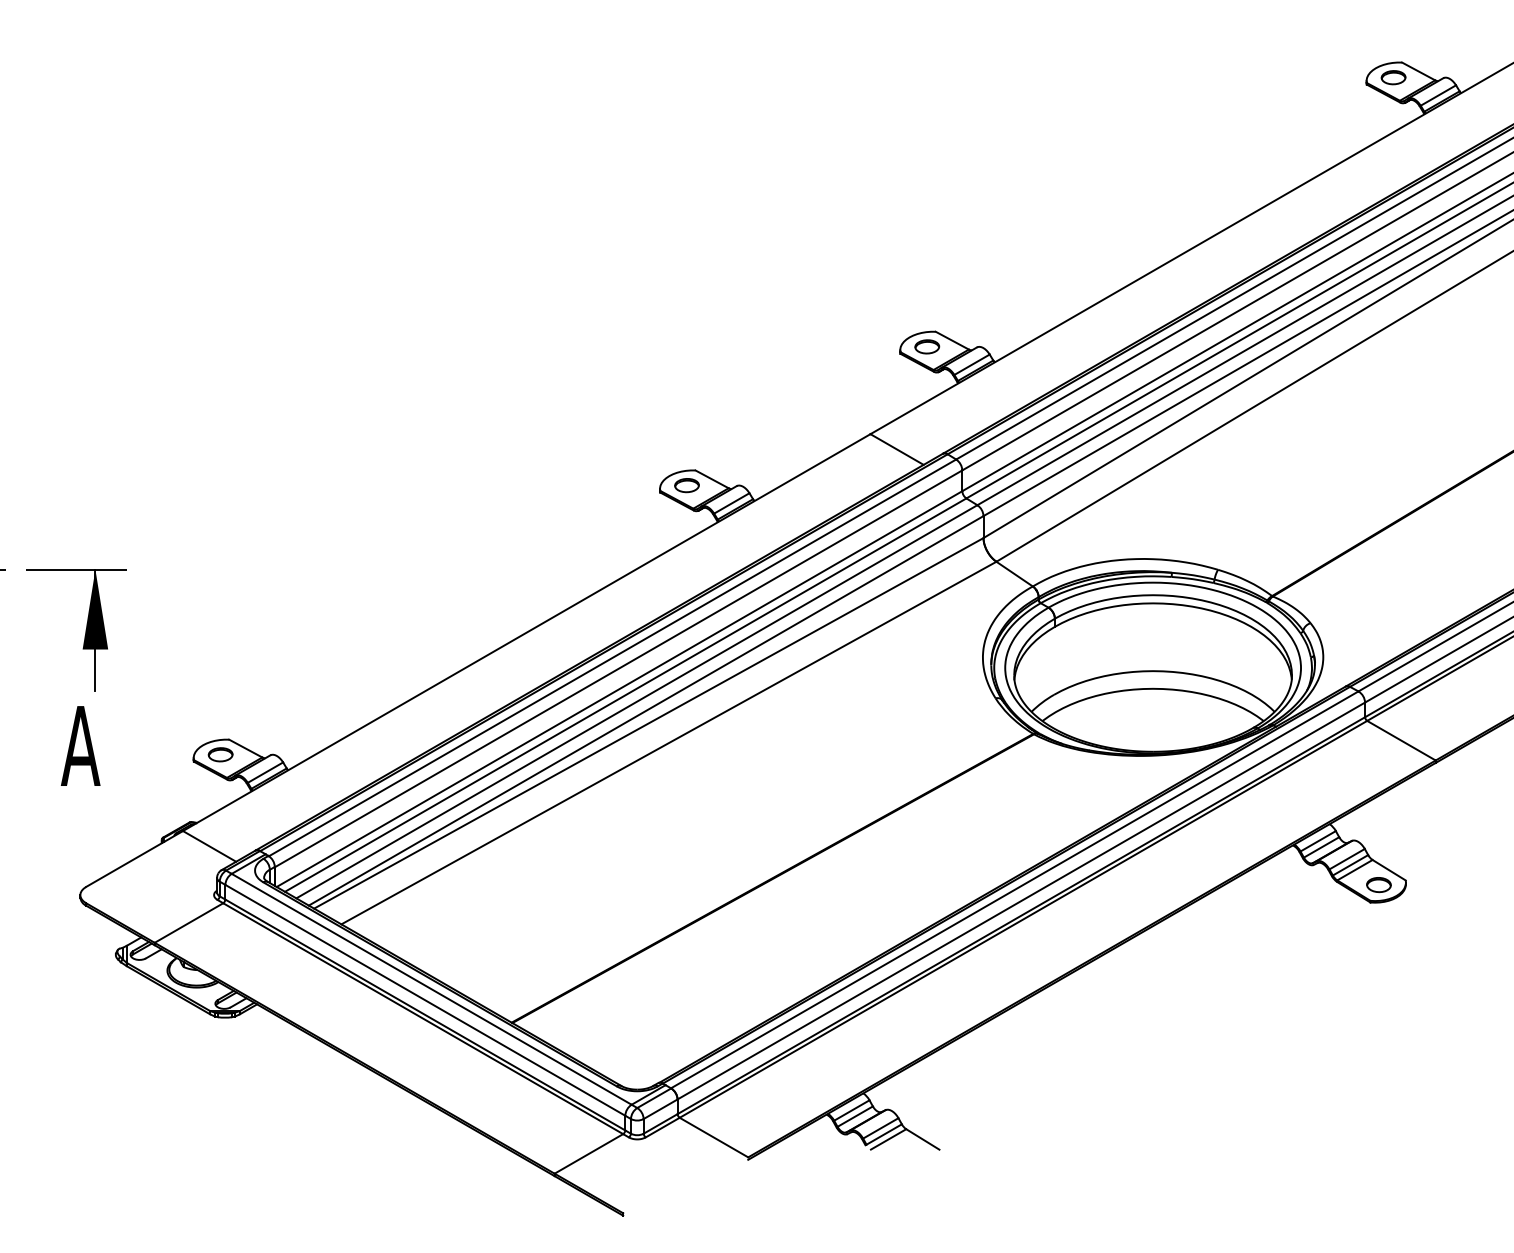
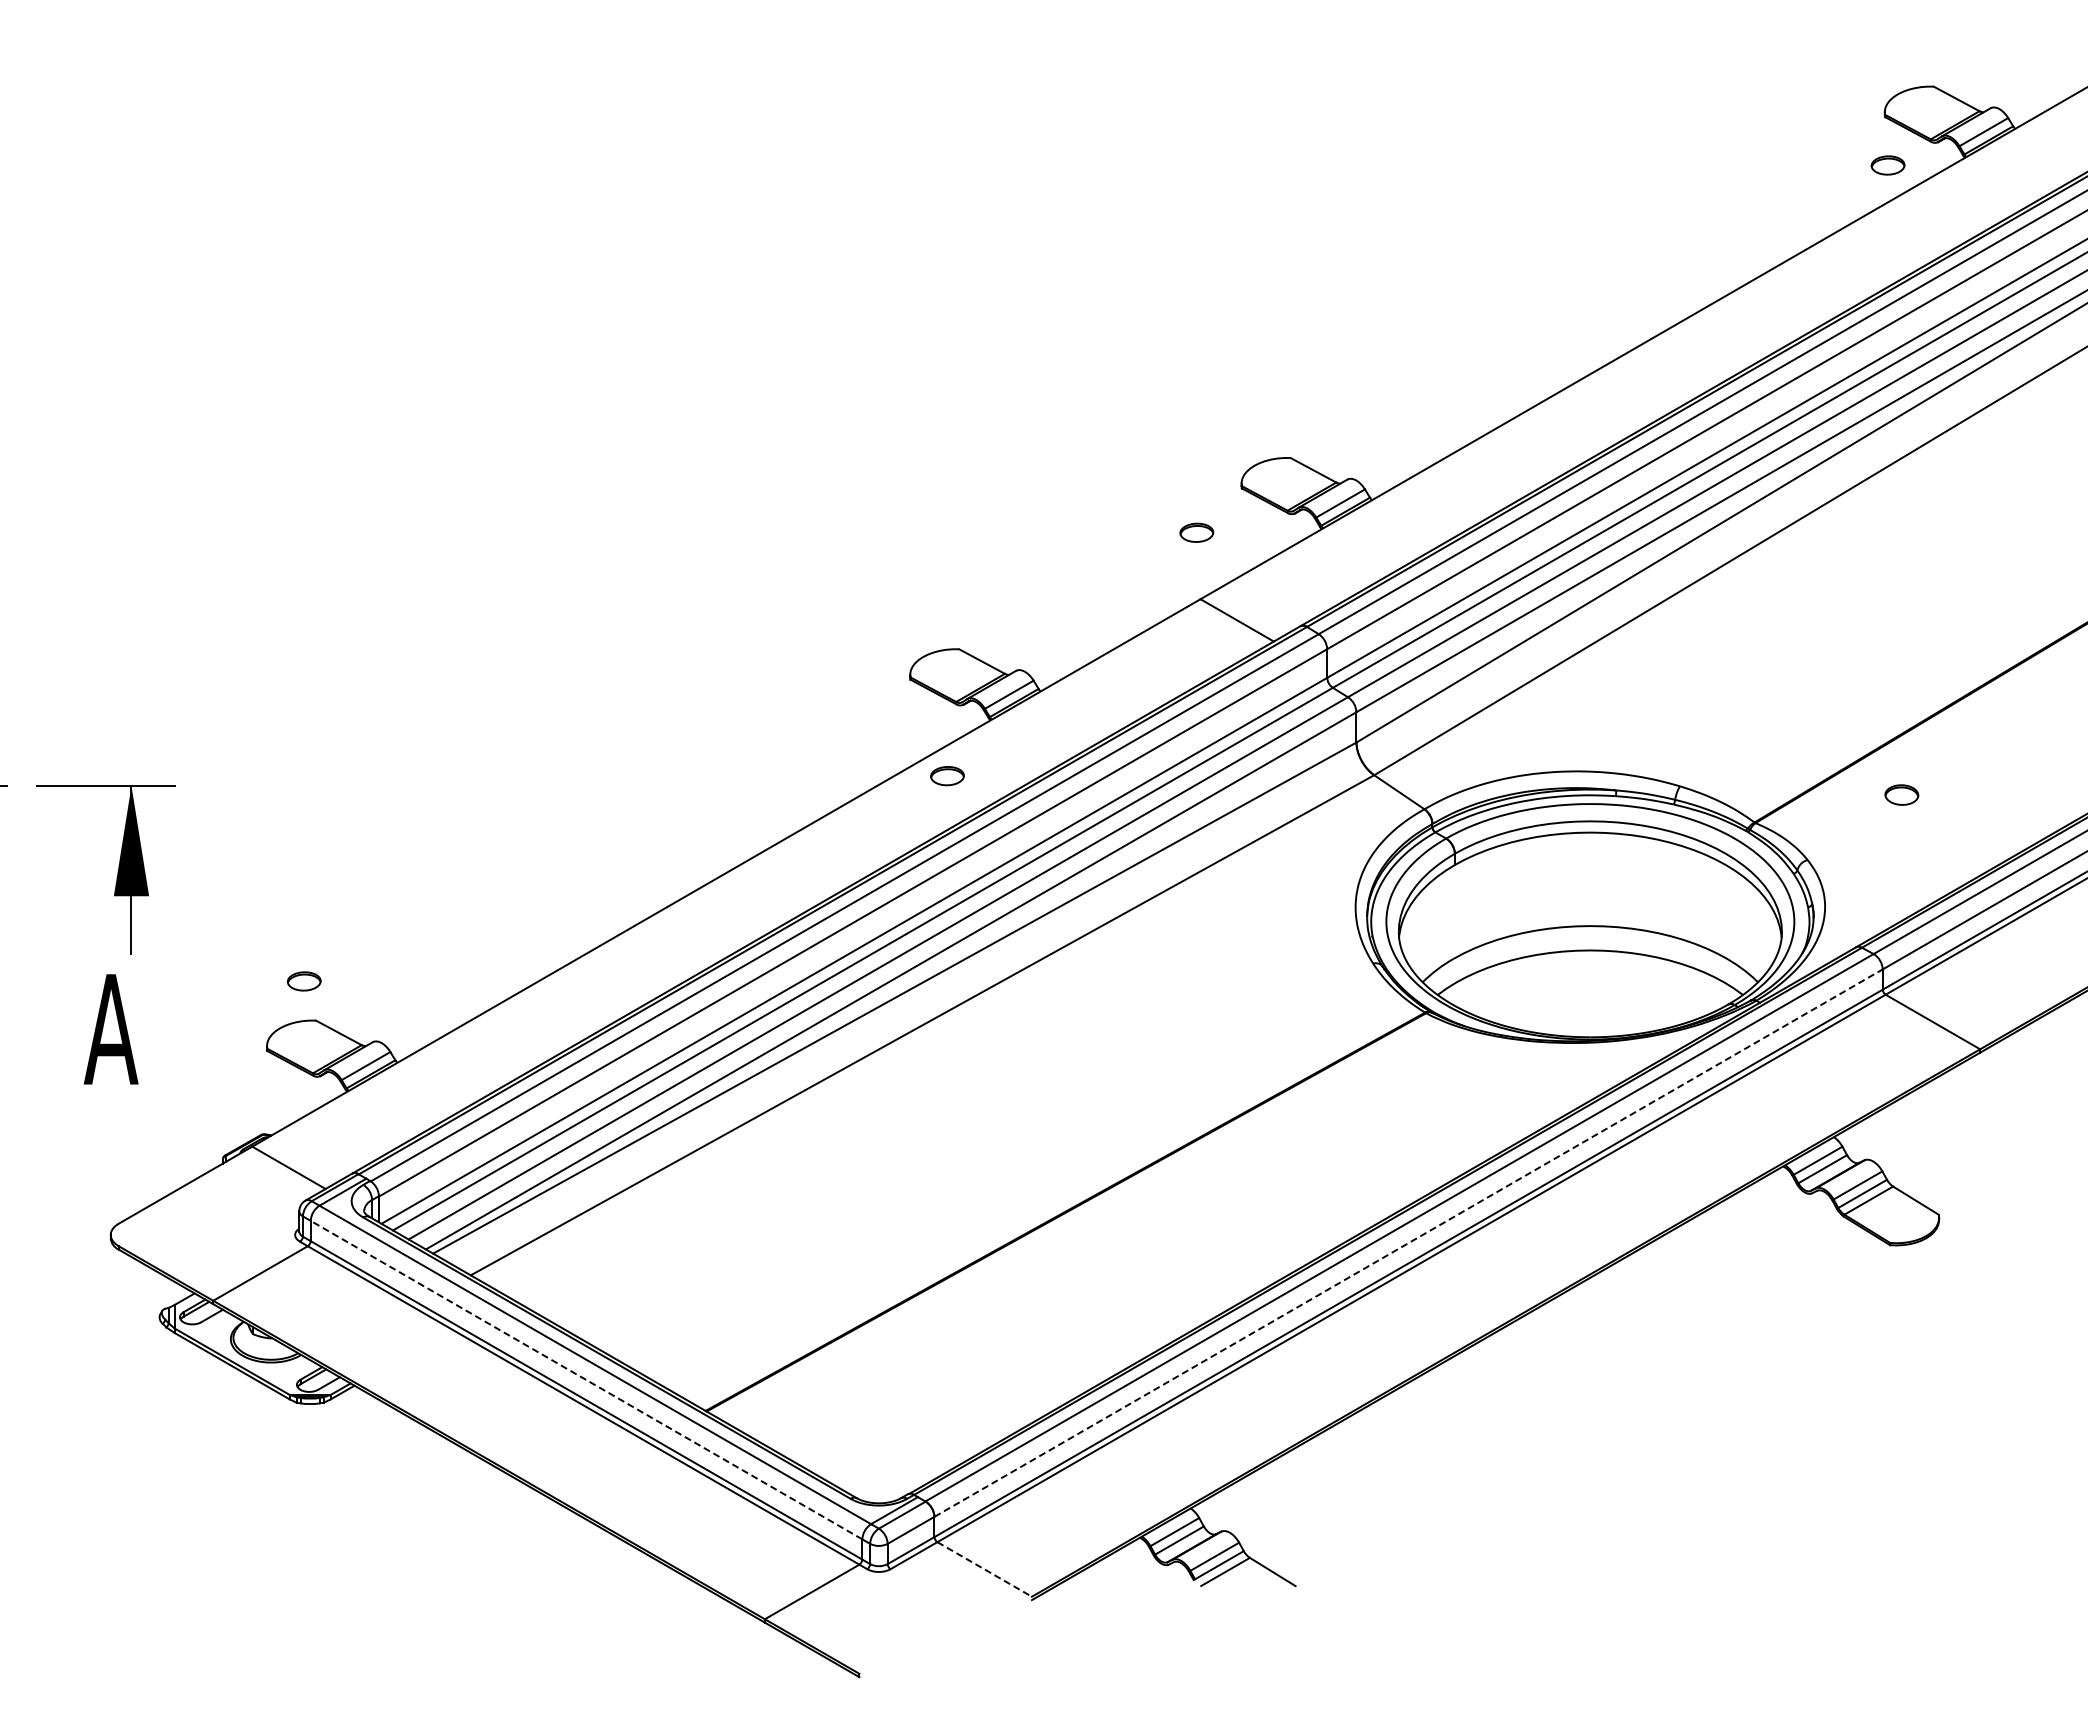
part: (1393, 77) -> (1887, 165), moved
part: (927, 346) -> (1196, 532), moved
part: (687, 485) -> (947, 776), moved
part: (220, 754) -> (303, 981), moved
part: (1378, 884) -> (1901, 794), moved
line: (1021, 900) -> (1409, 1242), solid -> dashed
line: (425, 999) -> (586, 1379), solid -> dashed
line: (713, 1137) -> (984, 1569), solid -> dashed

